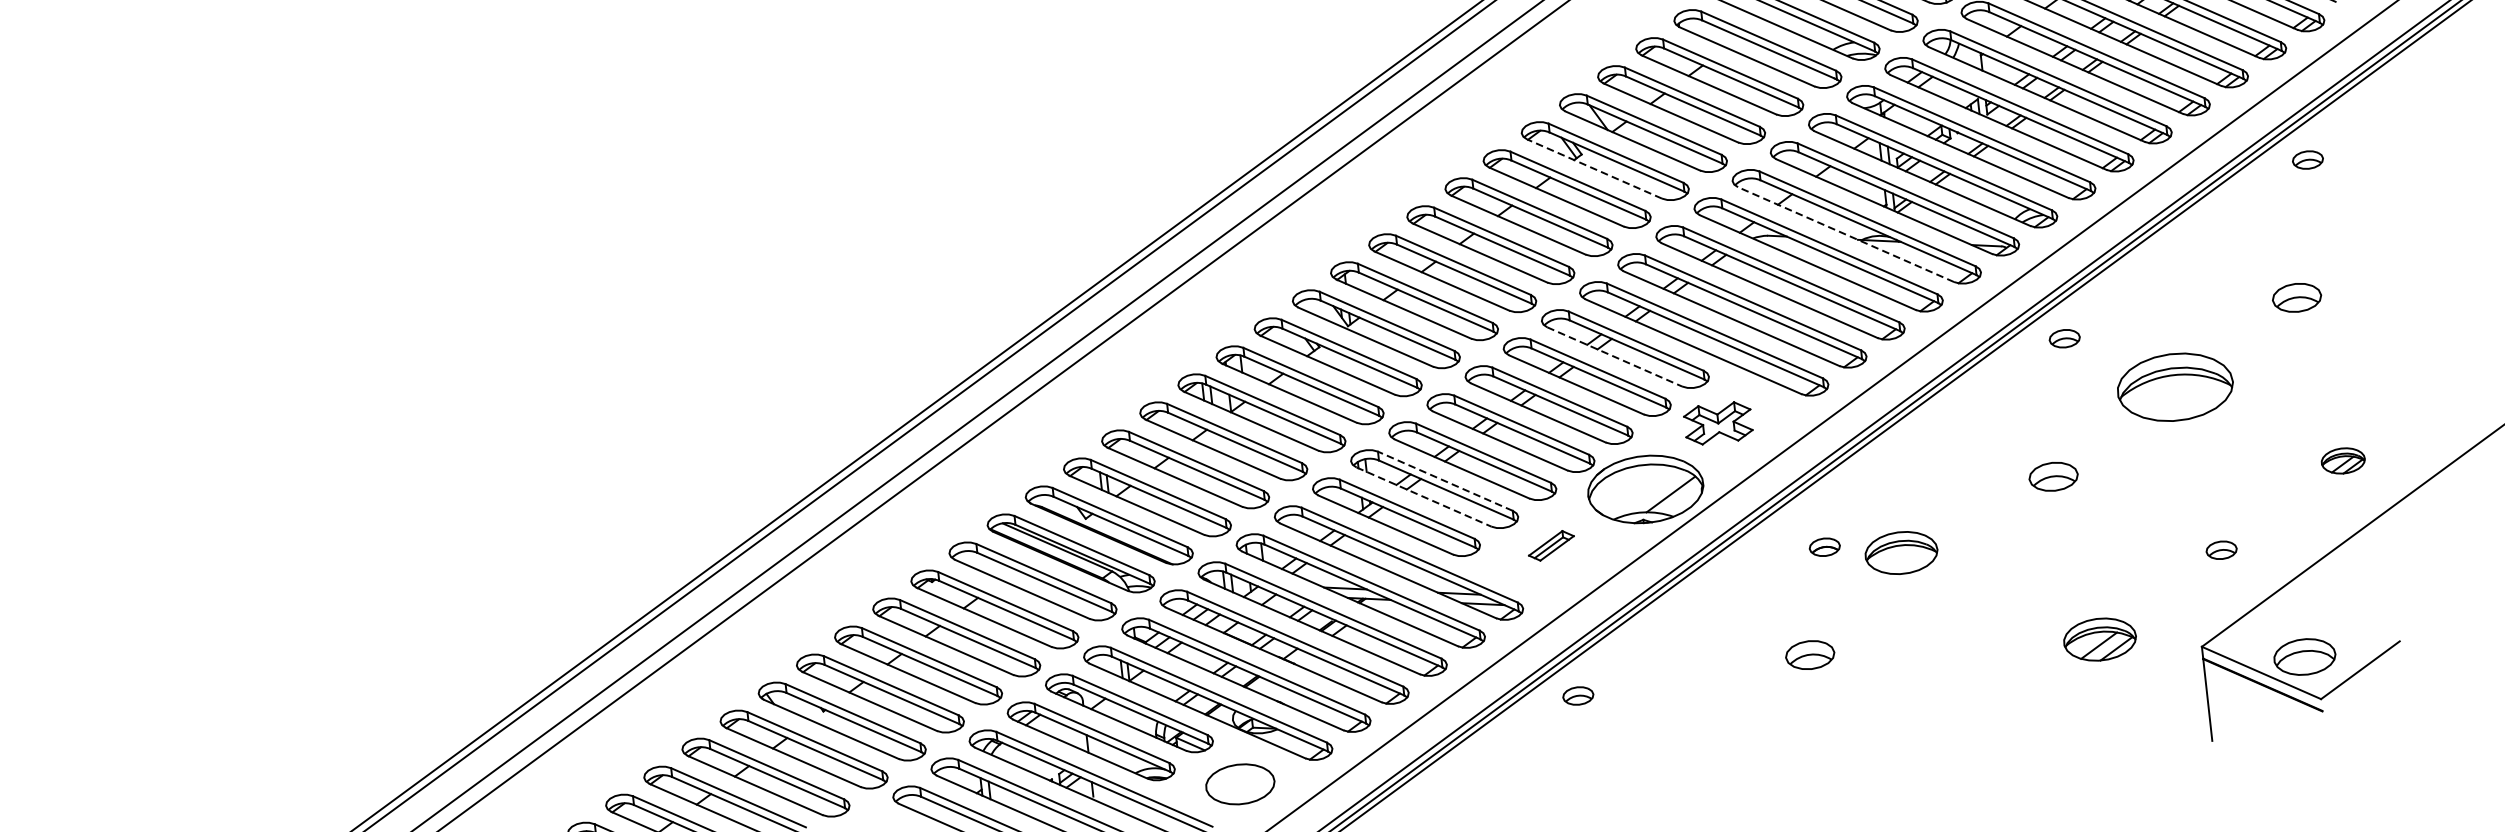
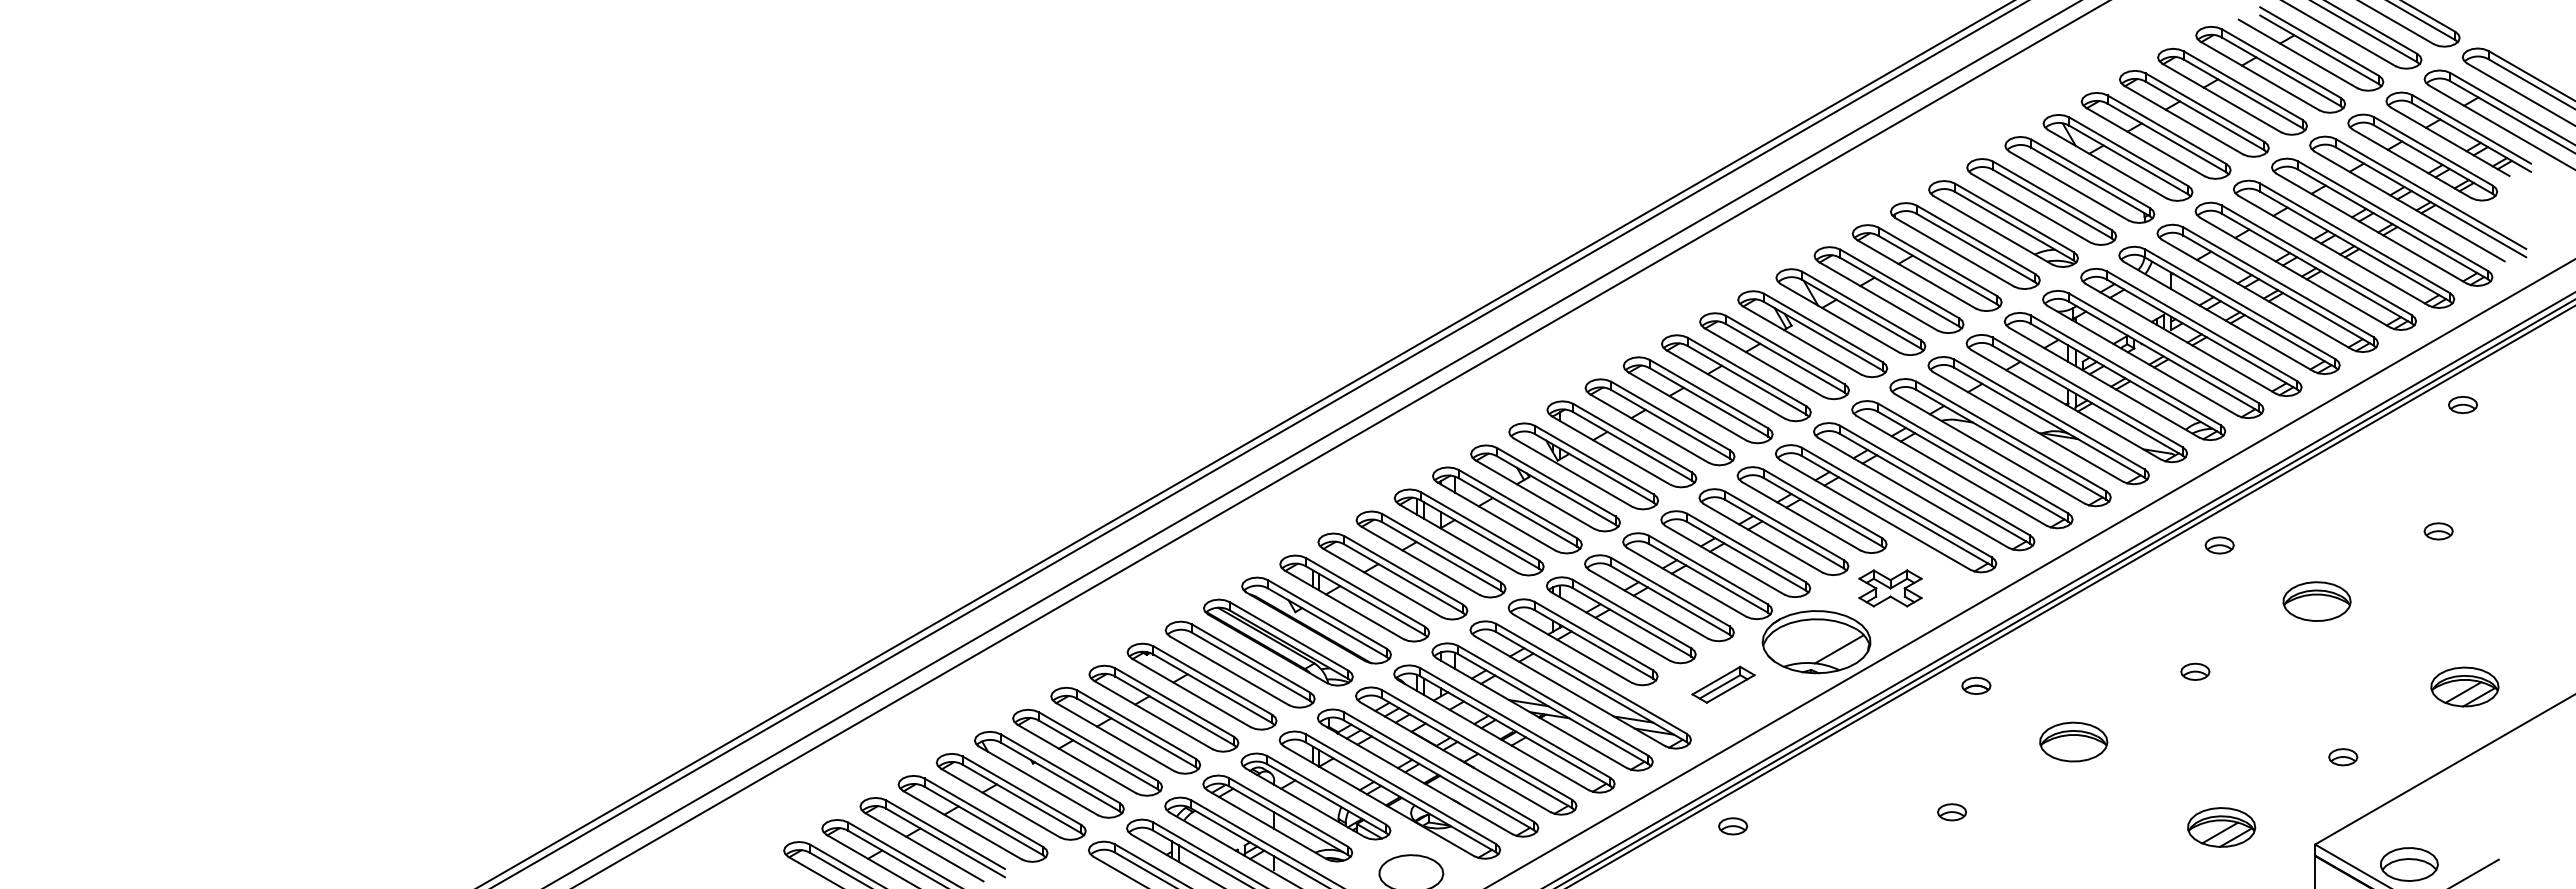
line: (1594, 169) -> (1801, 340), dashed -> solid
line: (1845, 234) -> (2027, 426), dashed -> solid
part: (2296, 298) -> (2438, 531), size x0.62
line: (1614, 357) -> (1801, 516), dashed -> solid
part: (2174, 387) -> (2316, 601), size x0.62
part: (2342, 460) -> (2464, 686), size x1.67
part: (2053, 476) -> (2195, 671), size x0.62
line: (1445, 481) -> (1632, 614), dashed -> solid
line: (1423, 497) -> (1610, 626), dashed -> solid
part: (1551, 545) -> (1723, 684), size x1.43
part: (1824, 546) -> (1976, 685), moved
part: (1901, 552) -> (2073, 741), moved
part: (1810, 655) -> (1952, 812), size x0.62

